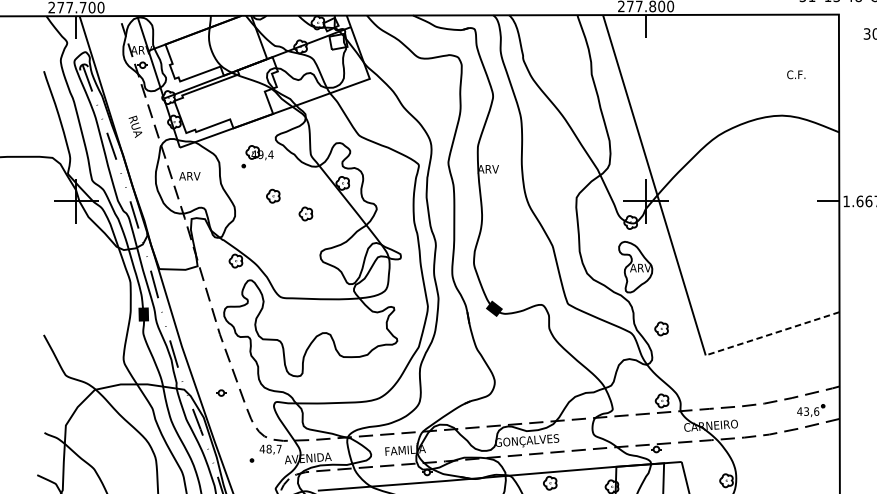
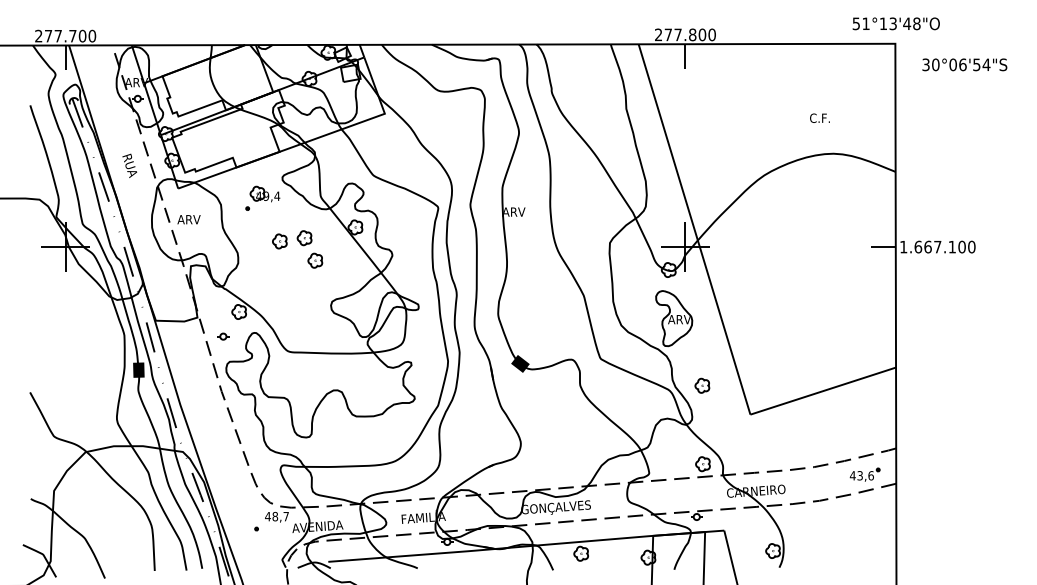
text: (795, 74) -> (819, 117), moved
part: (295, 193) -> (304, 238), added
line: (772, 334) -> (823, 391), dashed -> solid
part: (221, 392) -> (223, 336), moved

